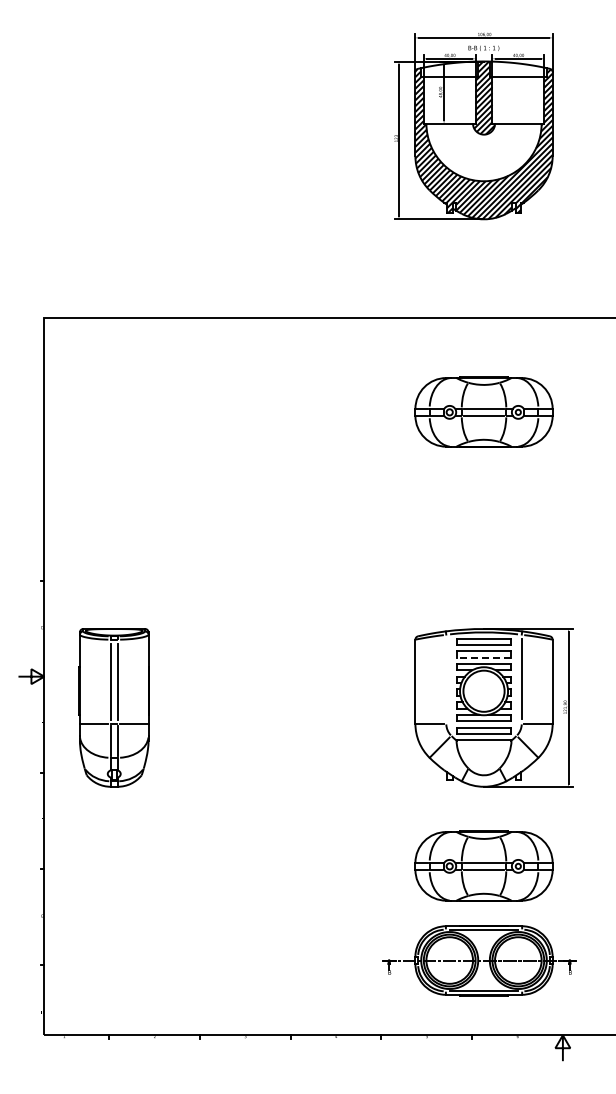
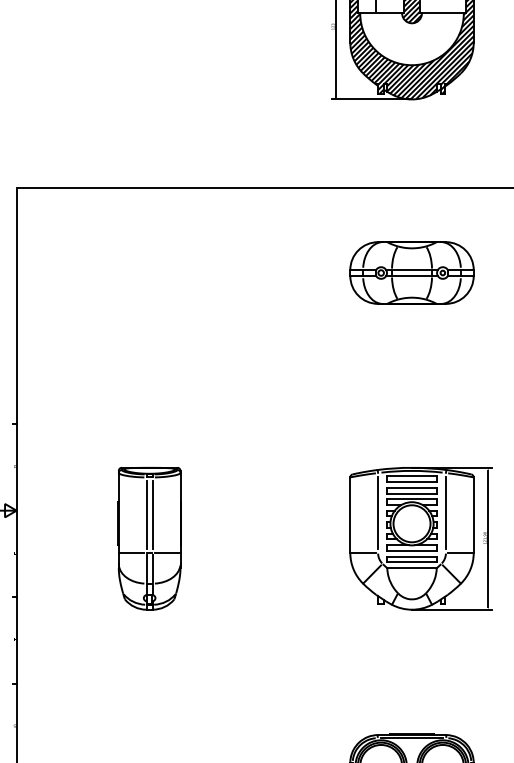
line: (483, 657) -> (411, 493), dashed -> solid
line: (446, 679) -> (378, 513), added
part: (113, 707) -> (148, 538), moved
part: (483, 865) -> (411, 680), removed

